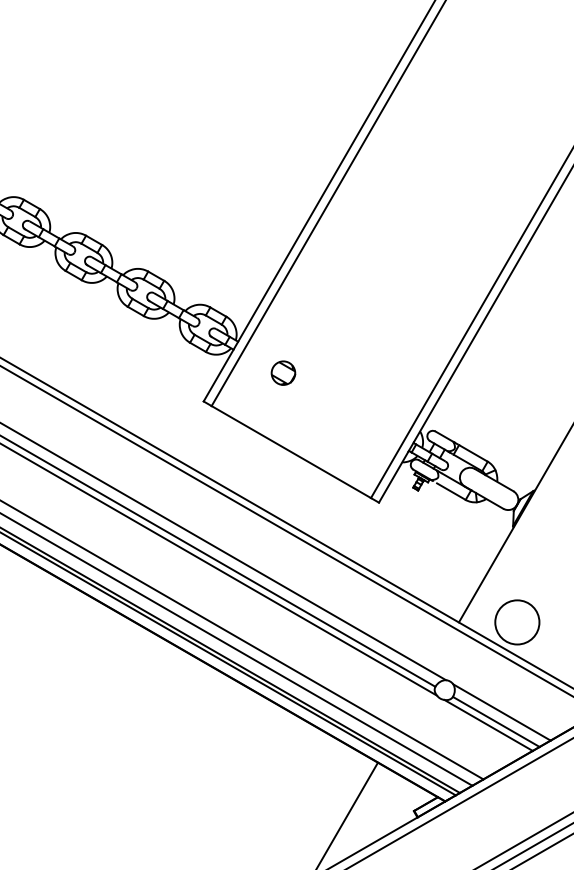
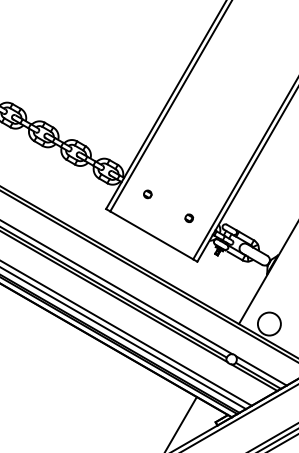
part: (283, 373) -> (147, 194), size x0.62
part: (363, 417) -> (189, 217), added

